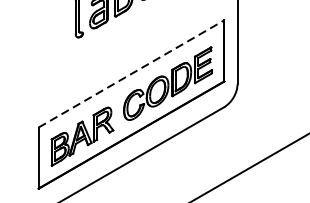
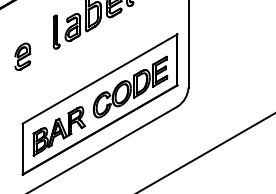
part: (38, 46) -> (22, 56), added
line: (131, 73) -> (100, 78), dashed -> solid

